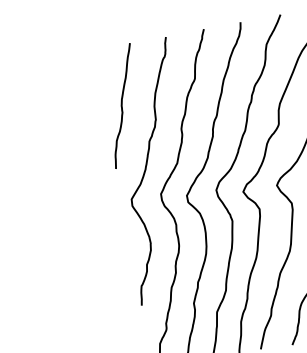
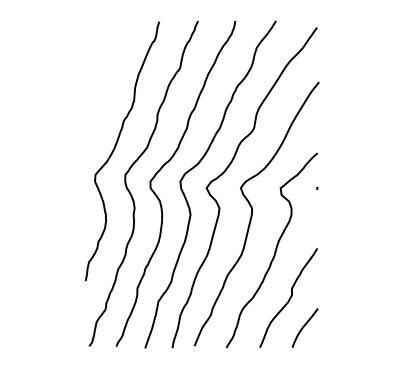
curve: (122, 105) -> (104, 80), removed

